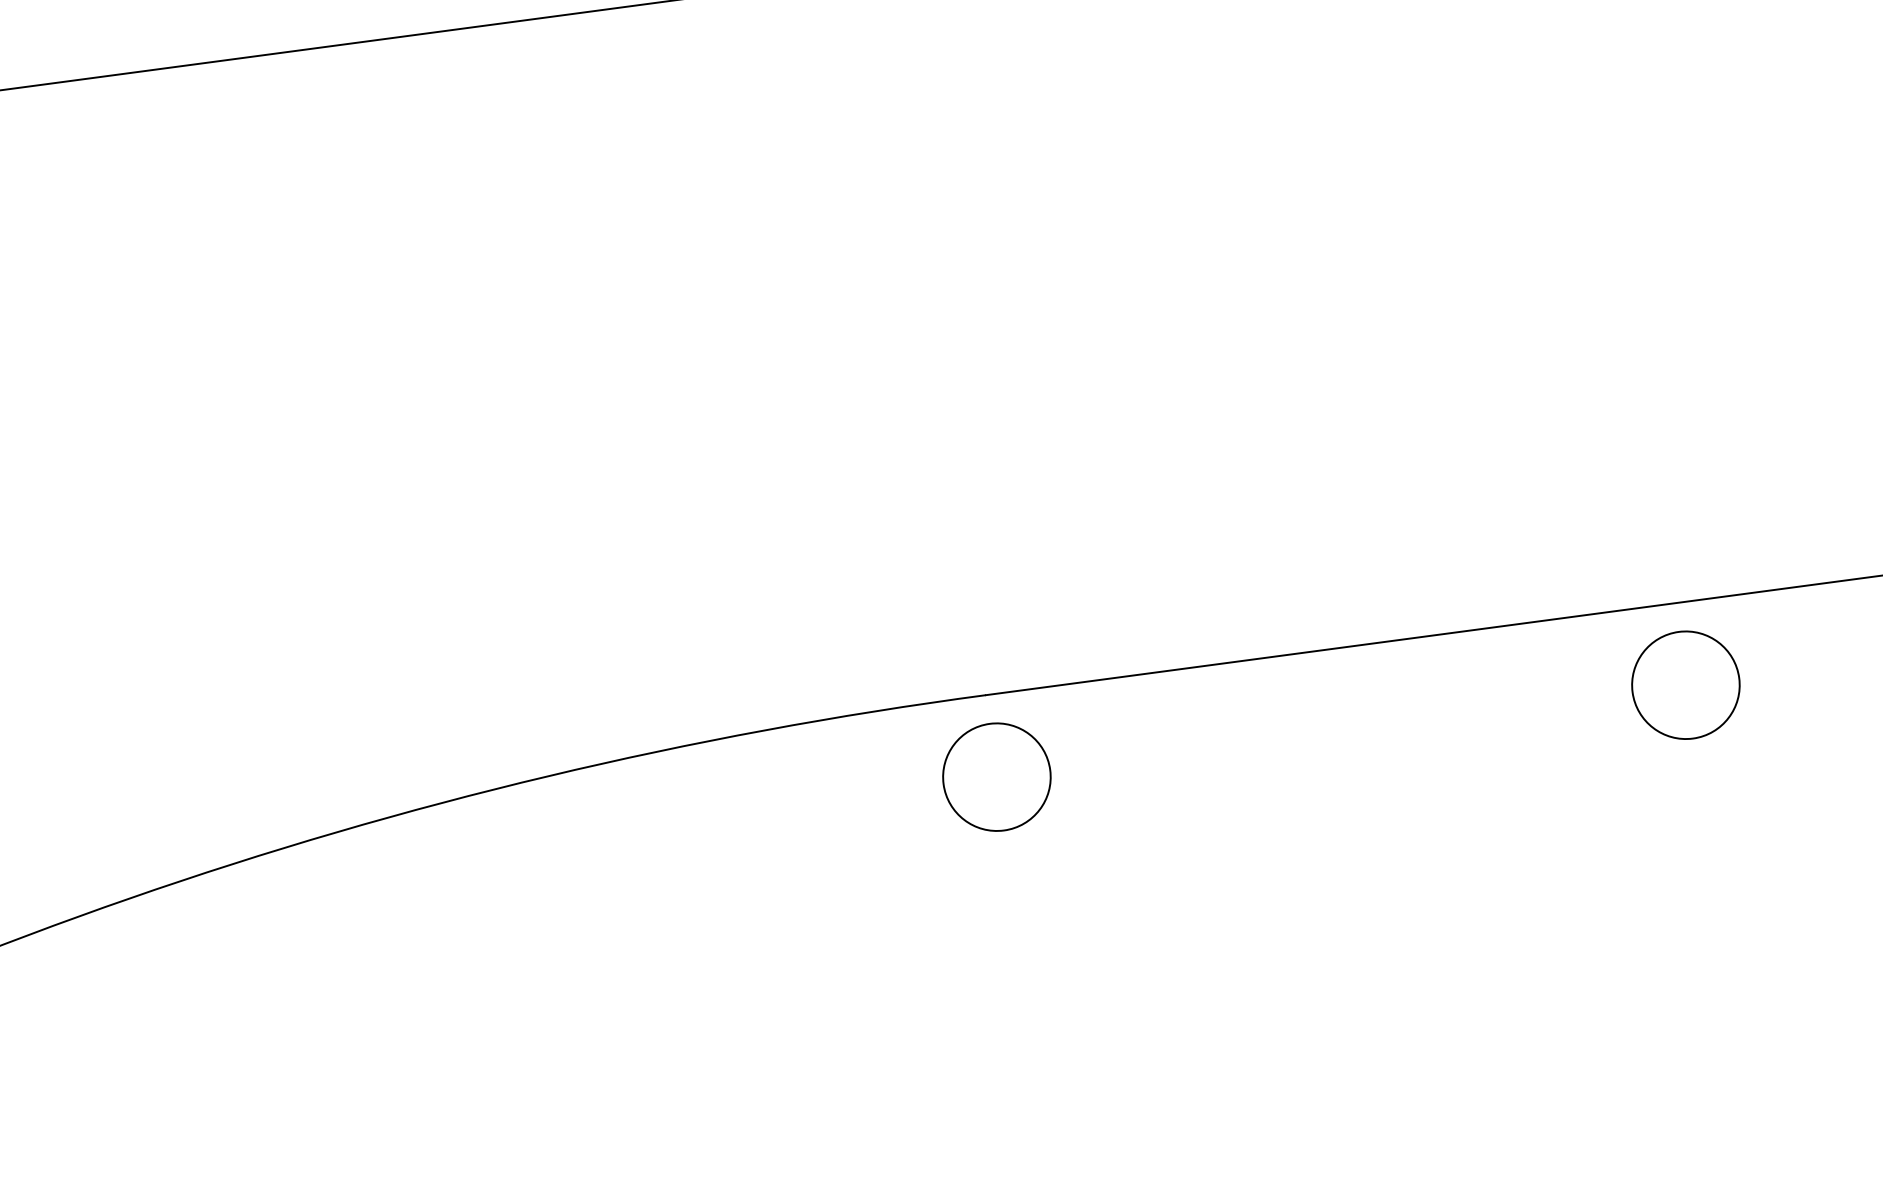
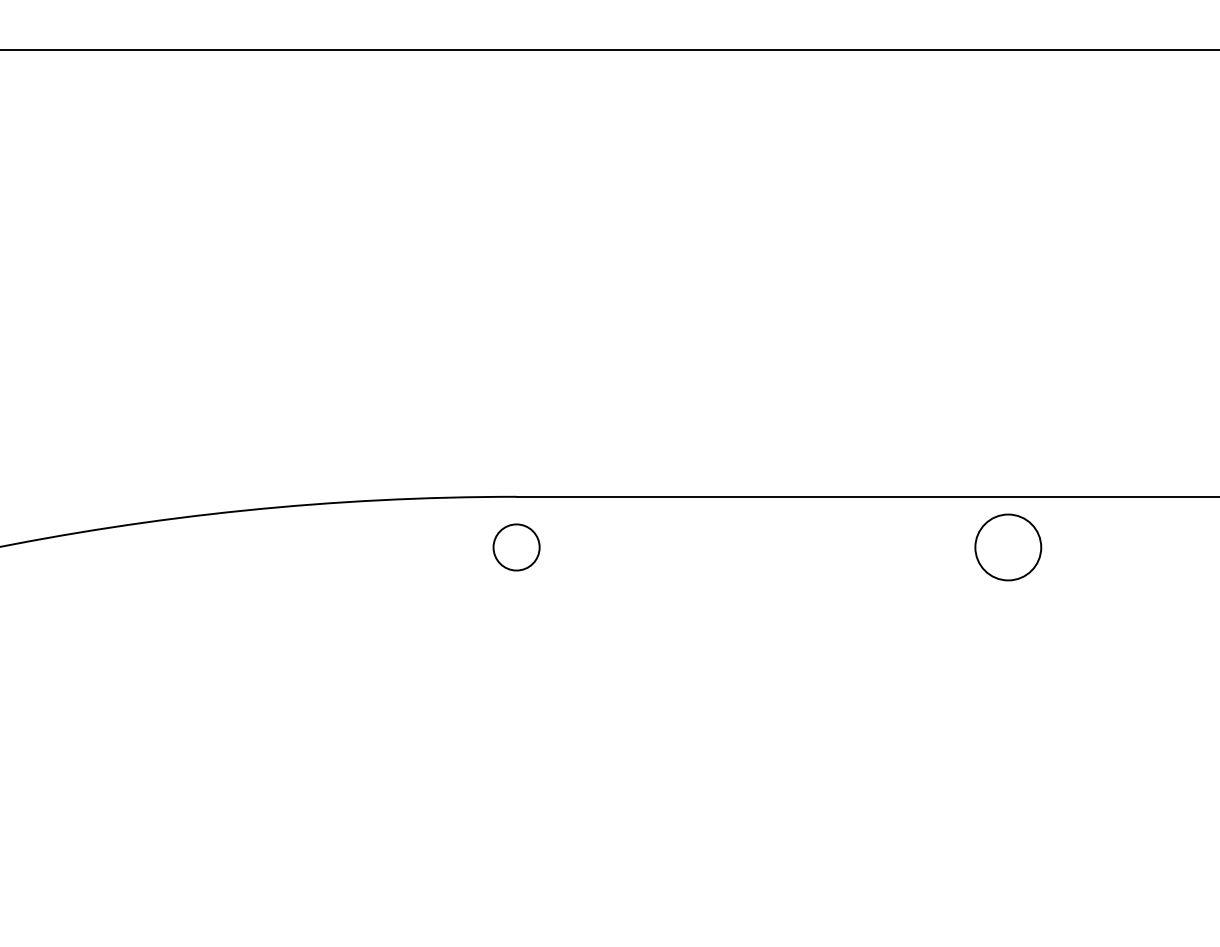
circle: (1686, 685) -> (1008, 547), moved
circle: (996, 777) -> (516, 547), size x0.7

